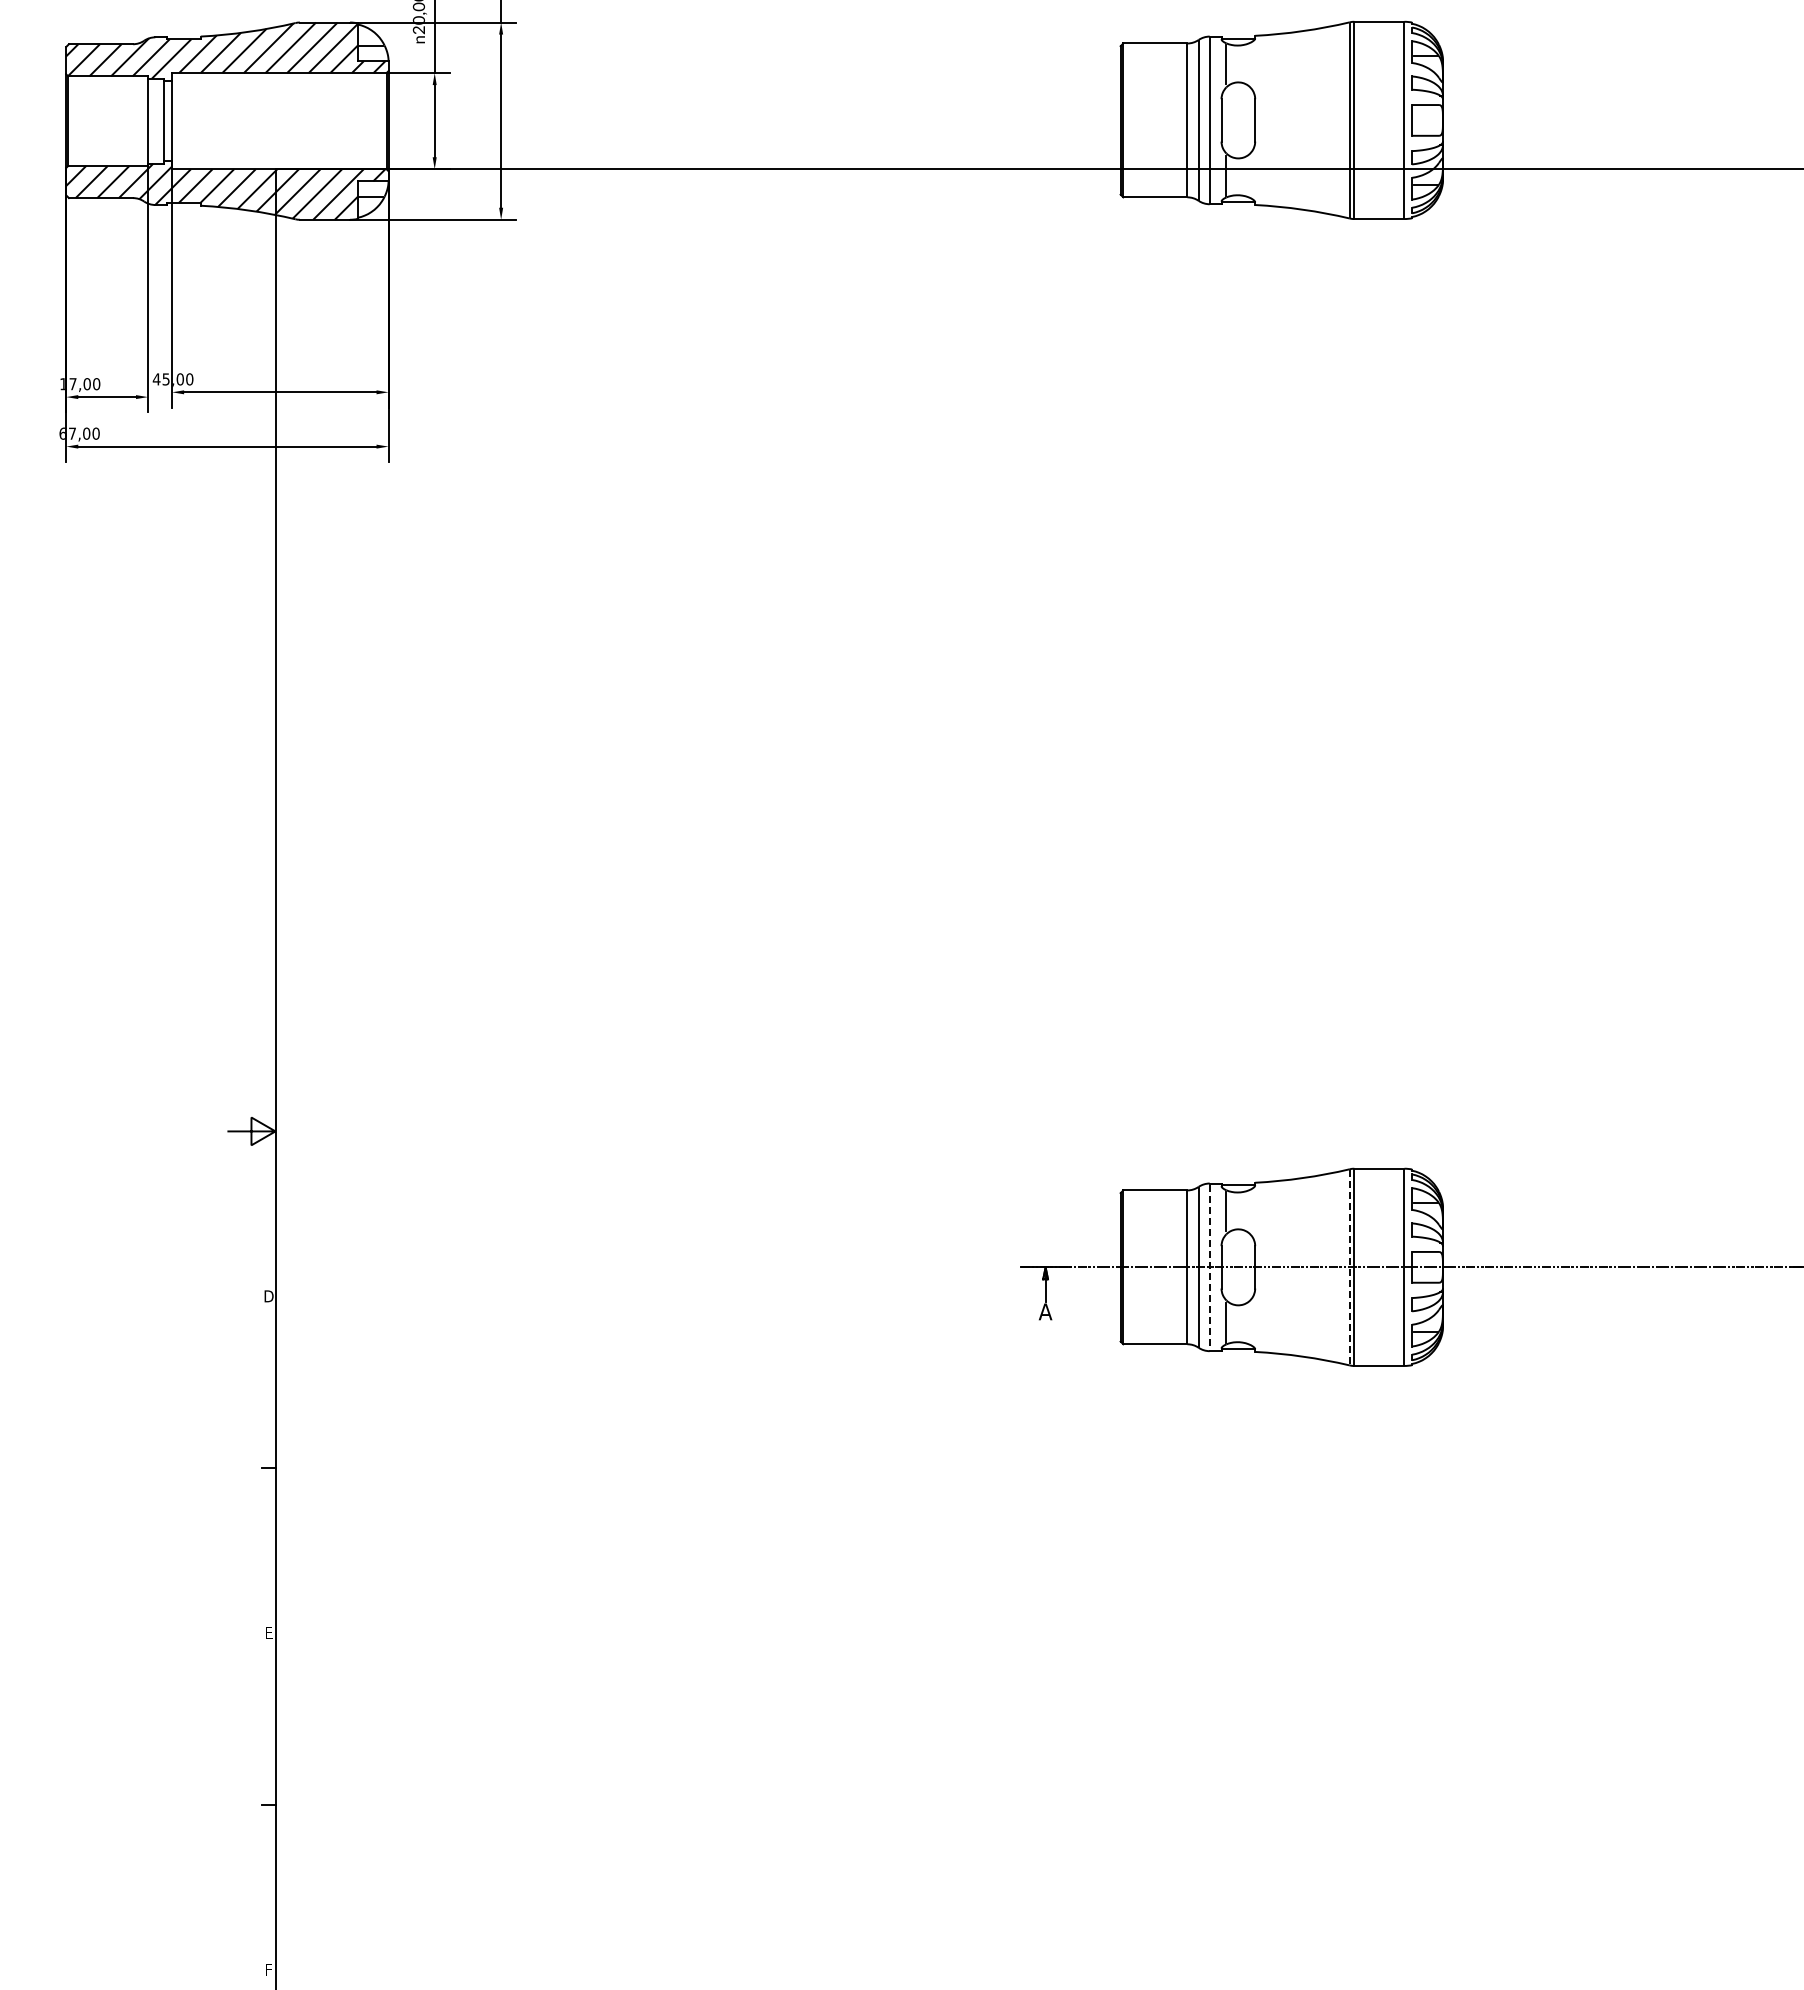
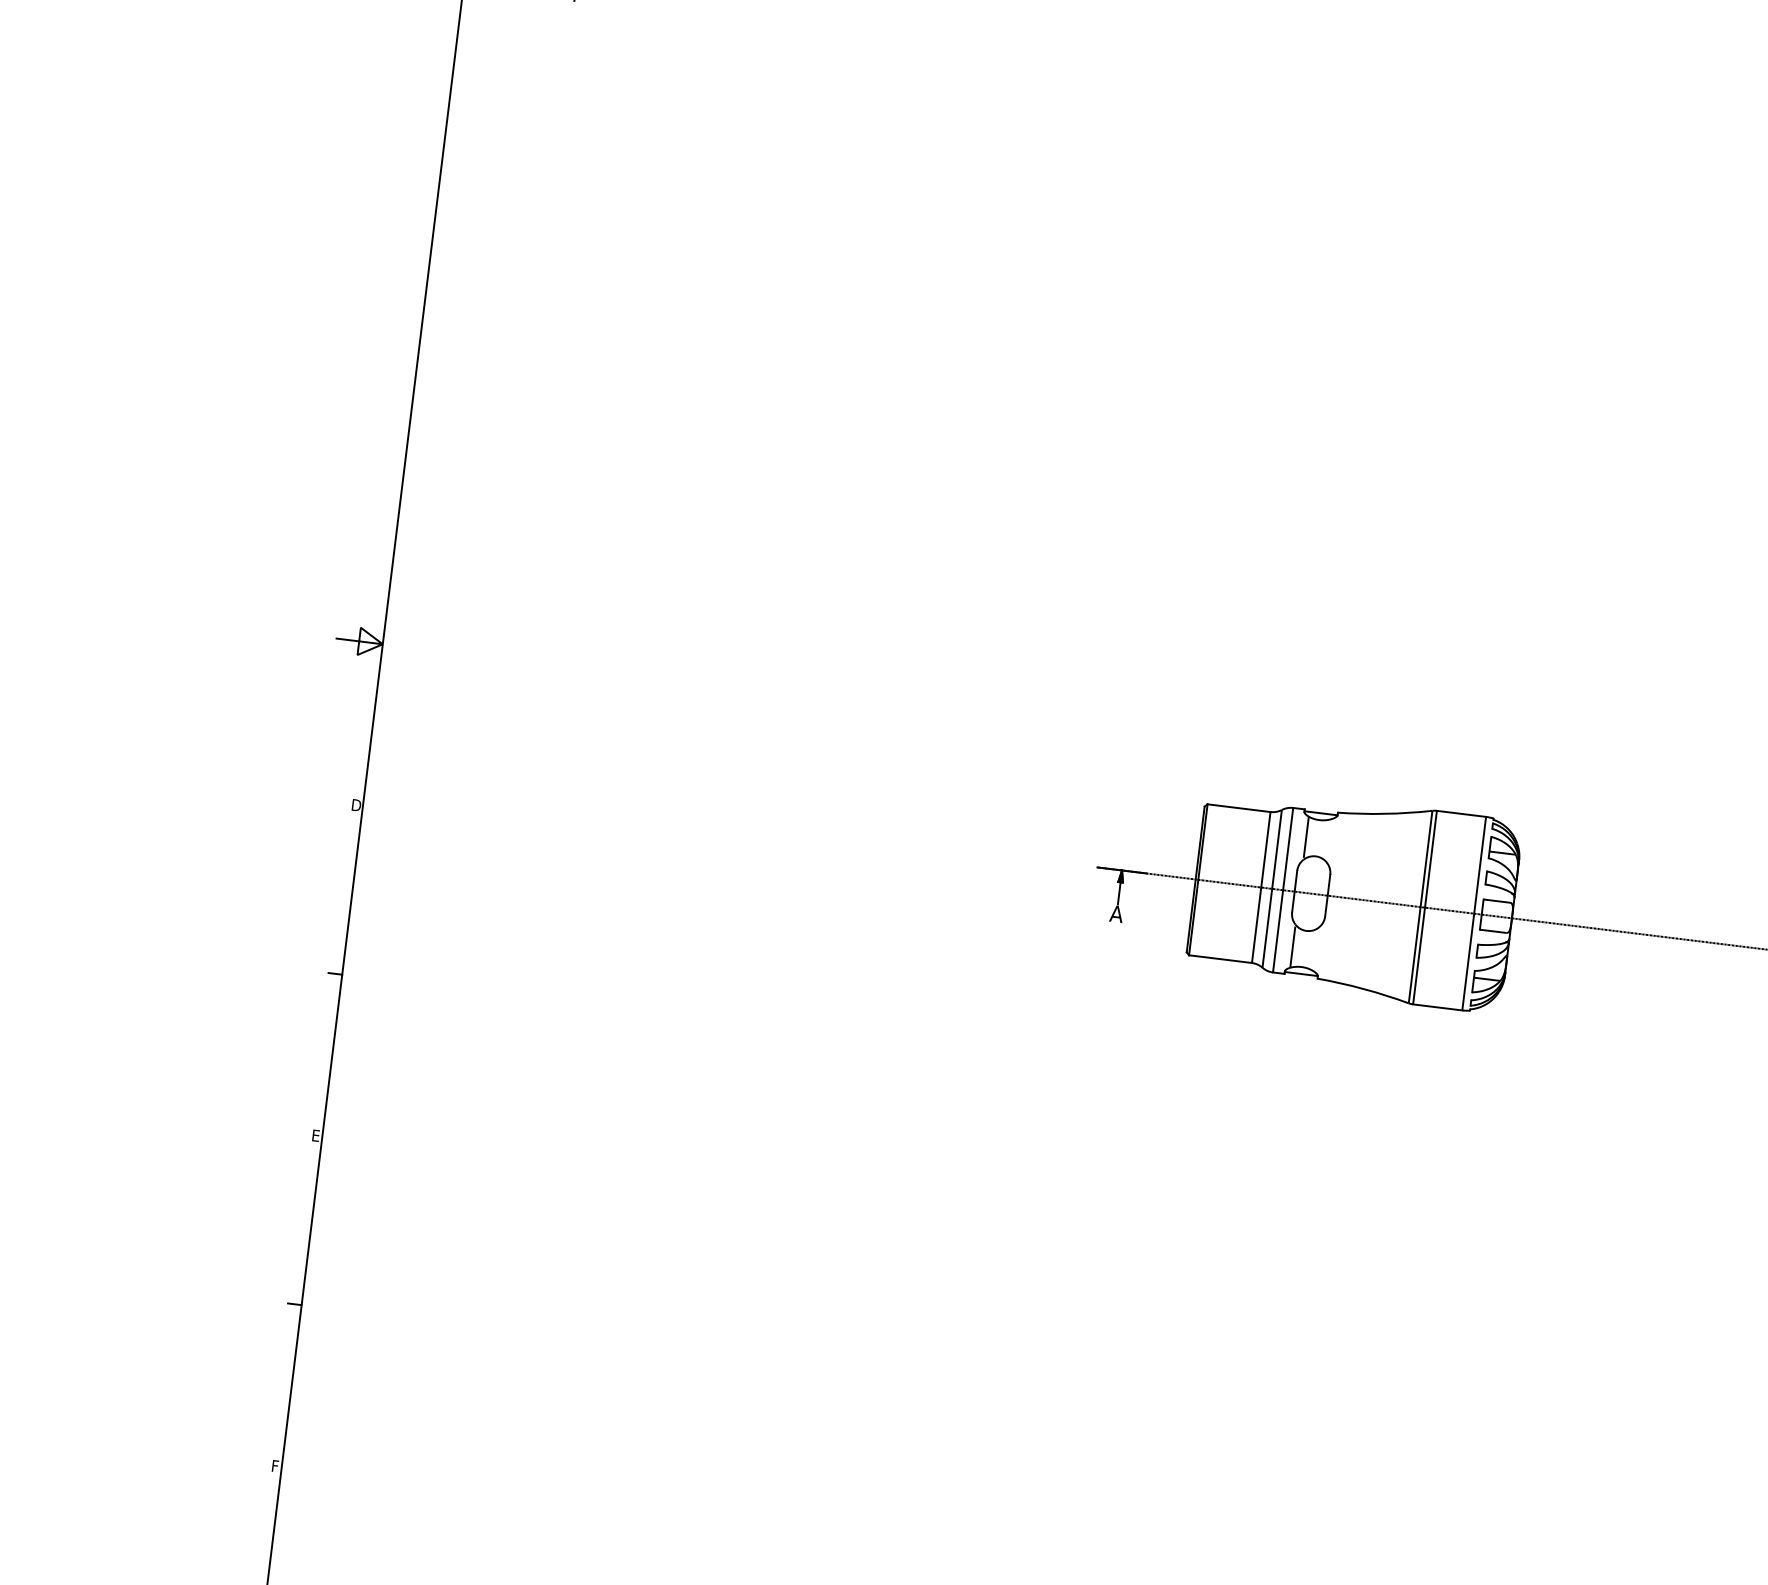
line: (1209, 1267) -> (1282, 890), dashed -> solid
line: (1349, 1267) -> (1420, 907), dashed -> solid

